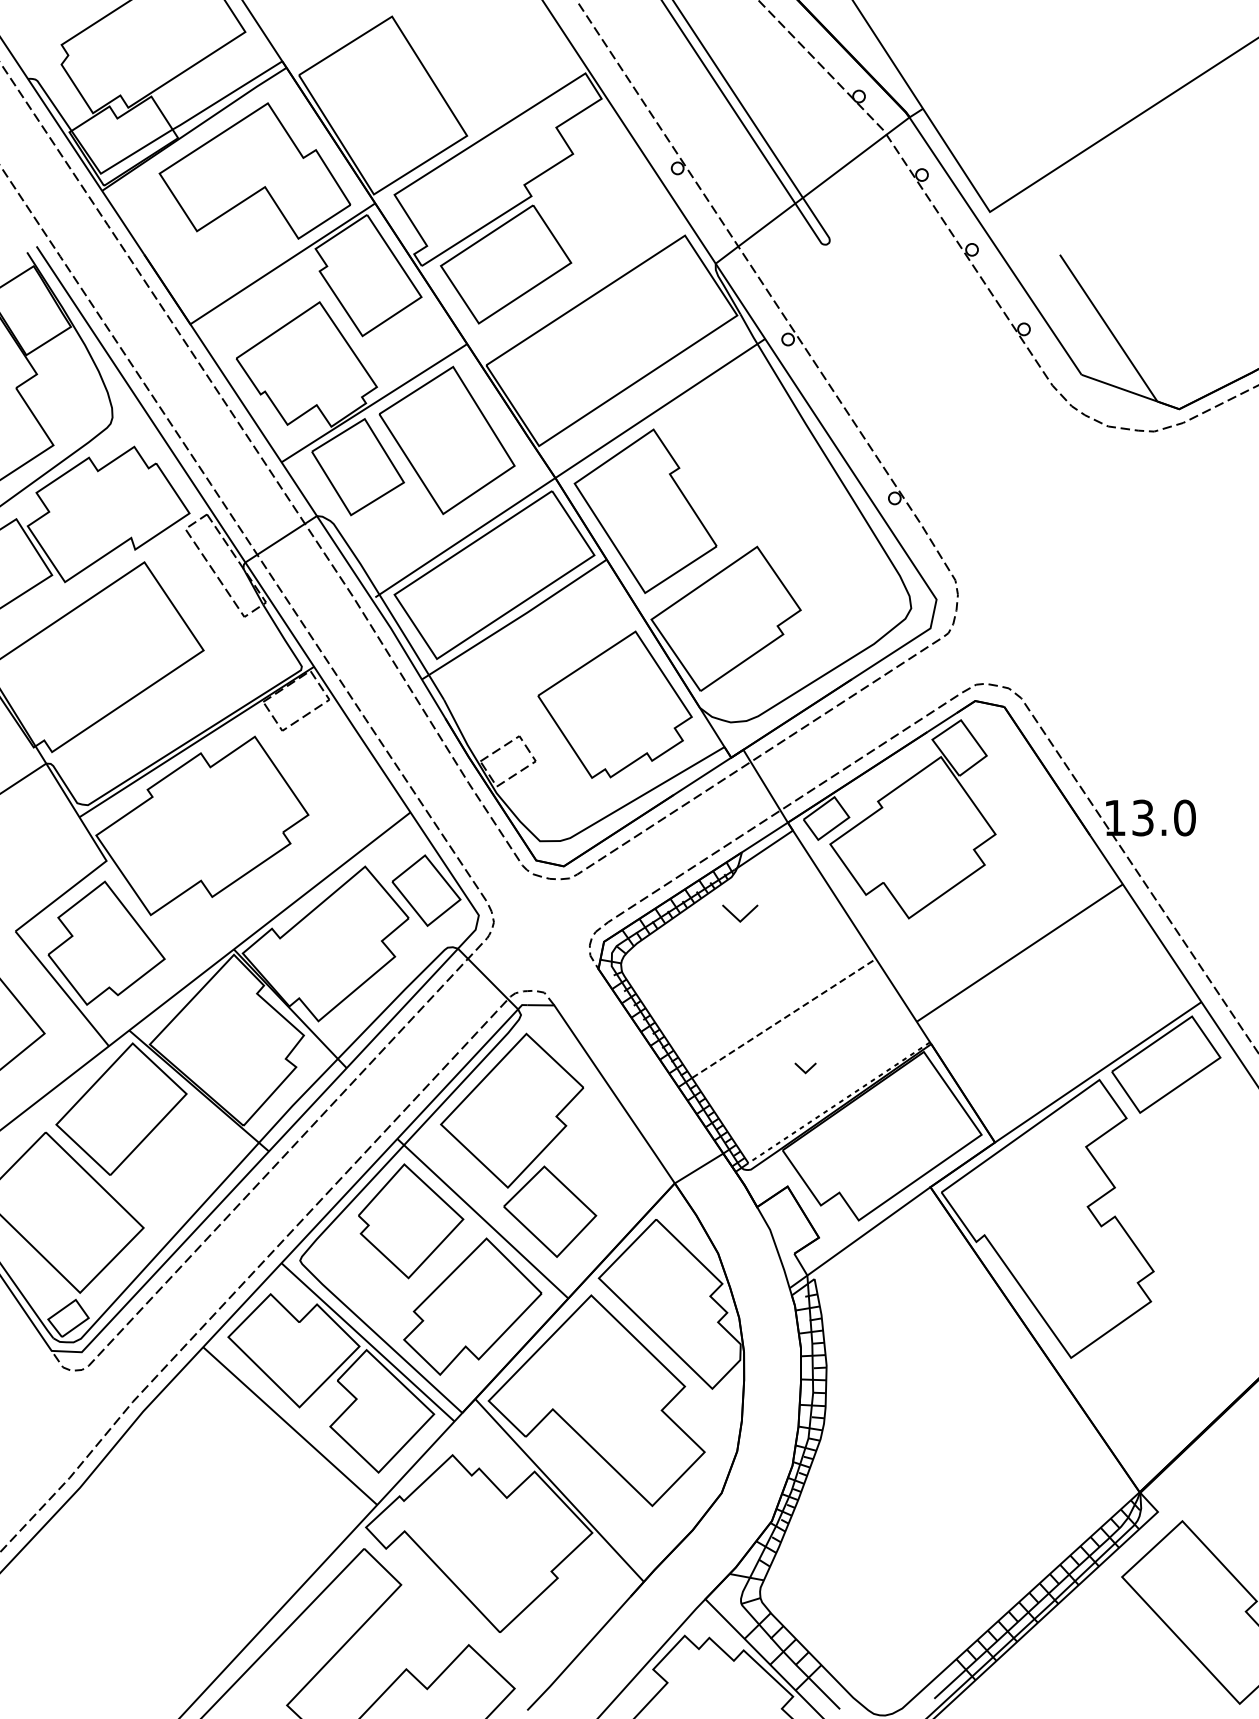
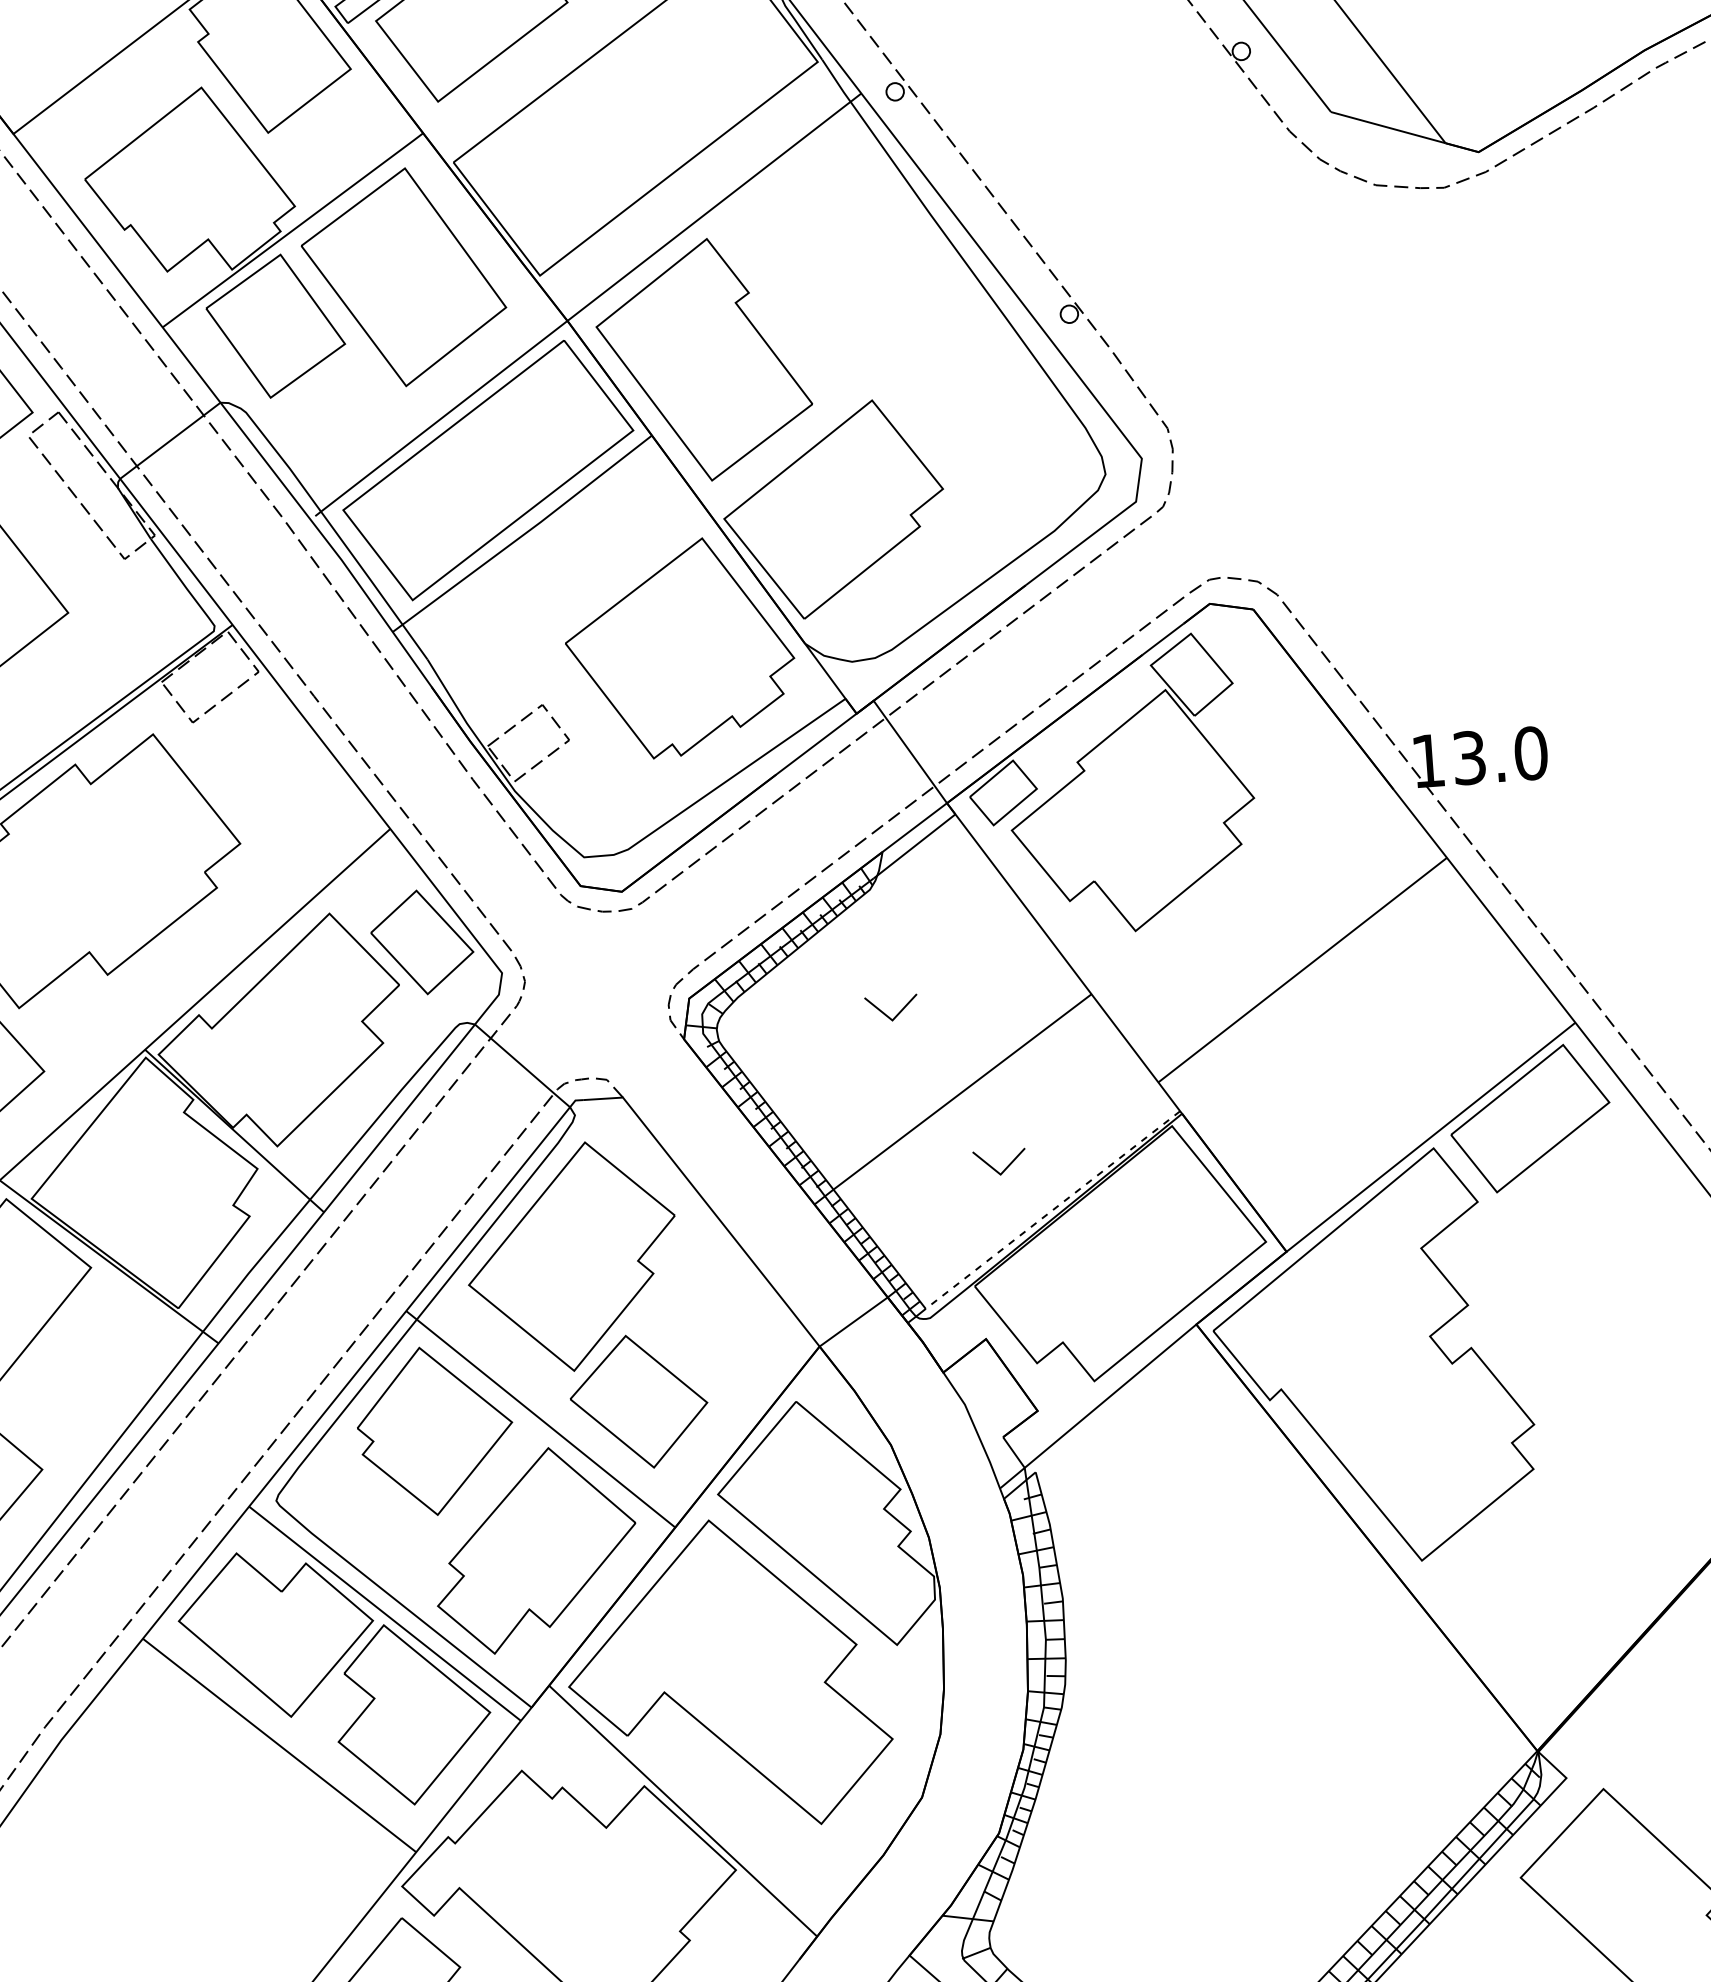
part: (740, 913) -> (891, 1008), moved
line: (784, 1018) -> (963, 1091), dashed -> solid
part: (805, 1068) -> (999, 1163), size x1.67

